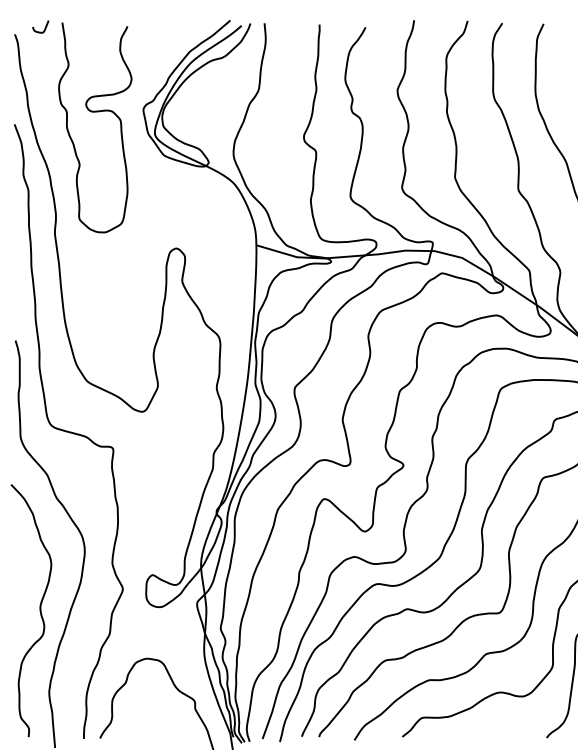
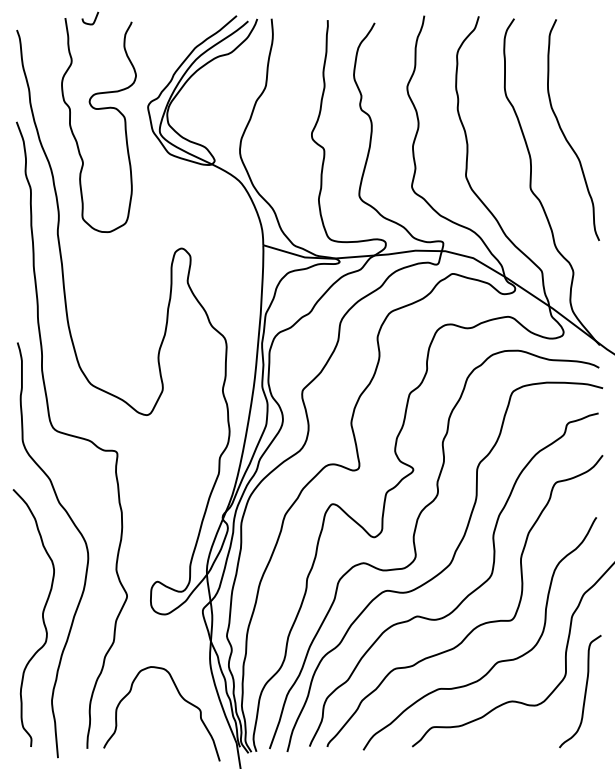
curve: (44, 26) -> (94, 18), moved

